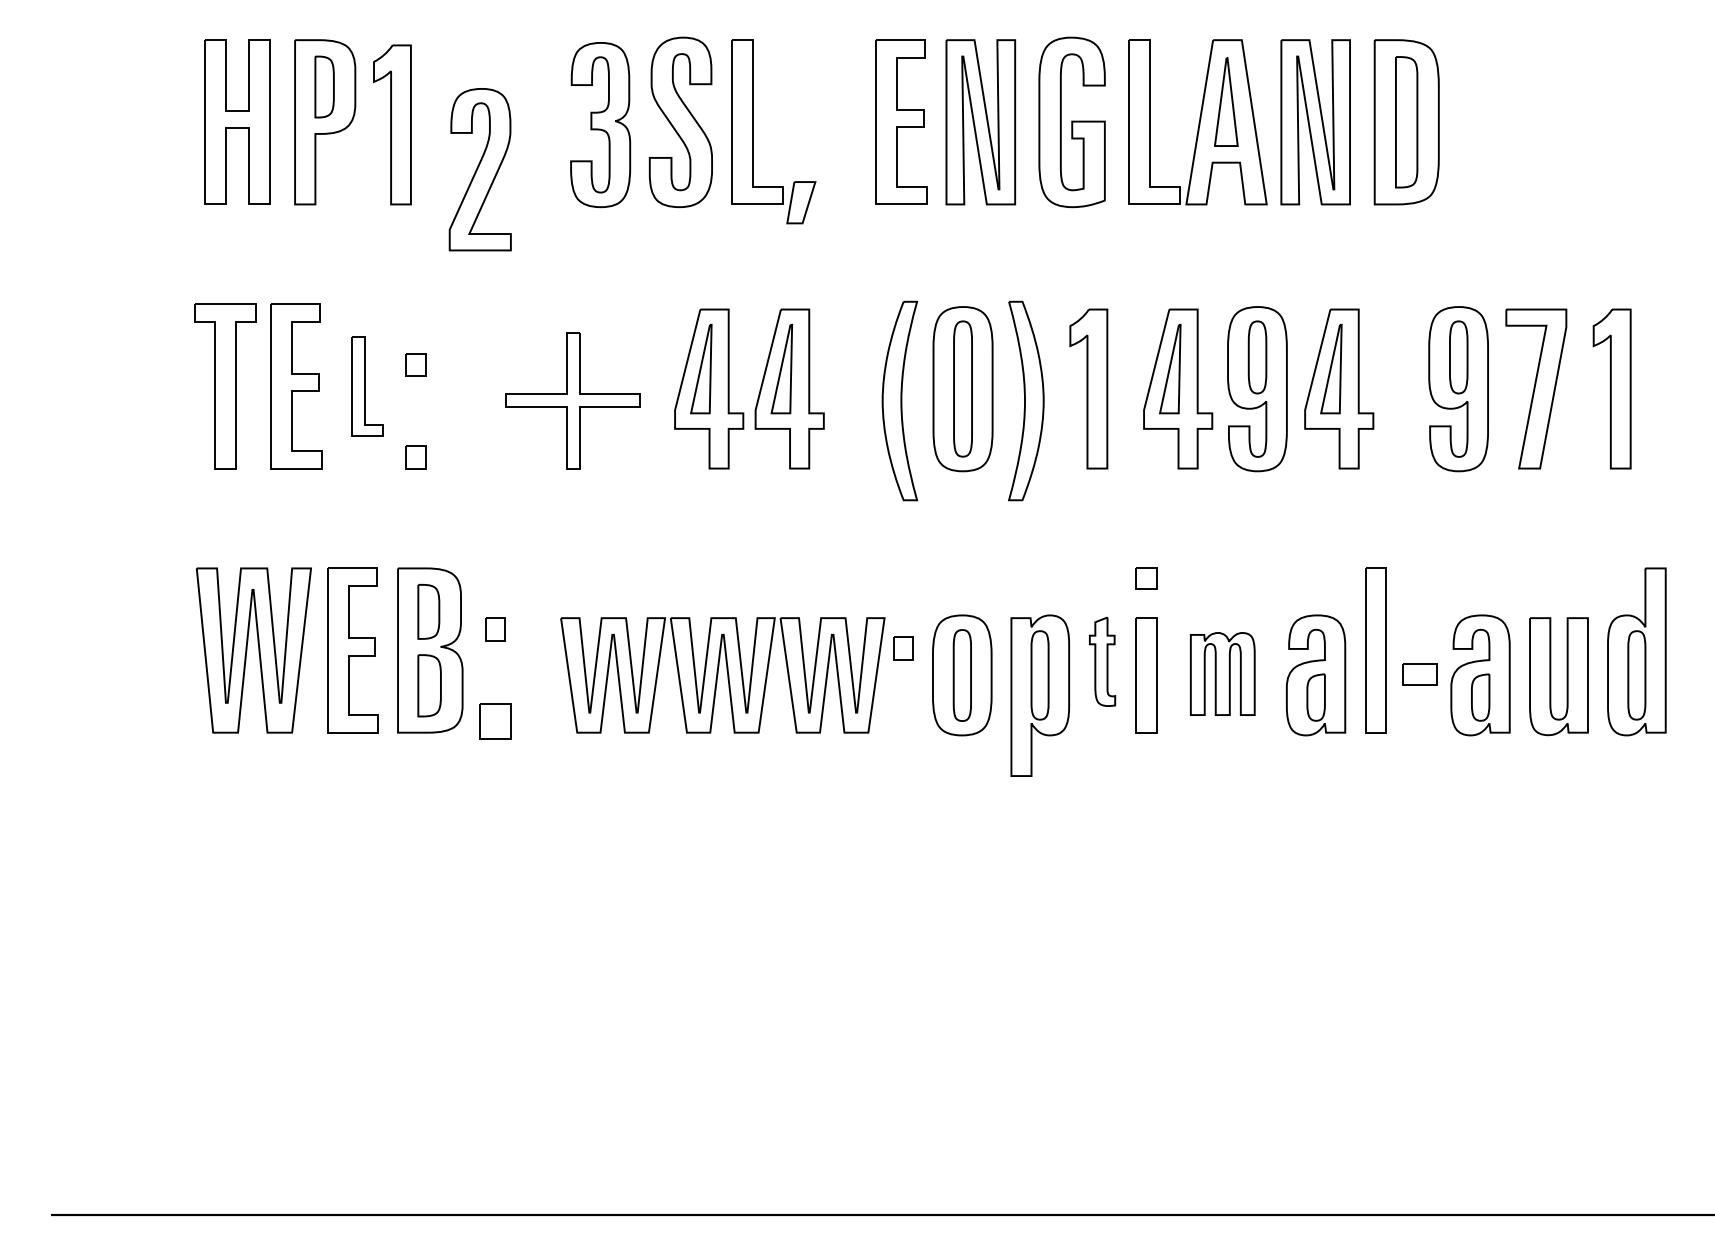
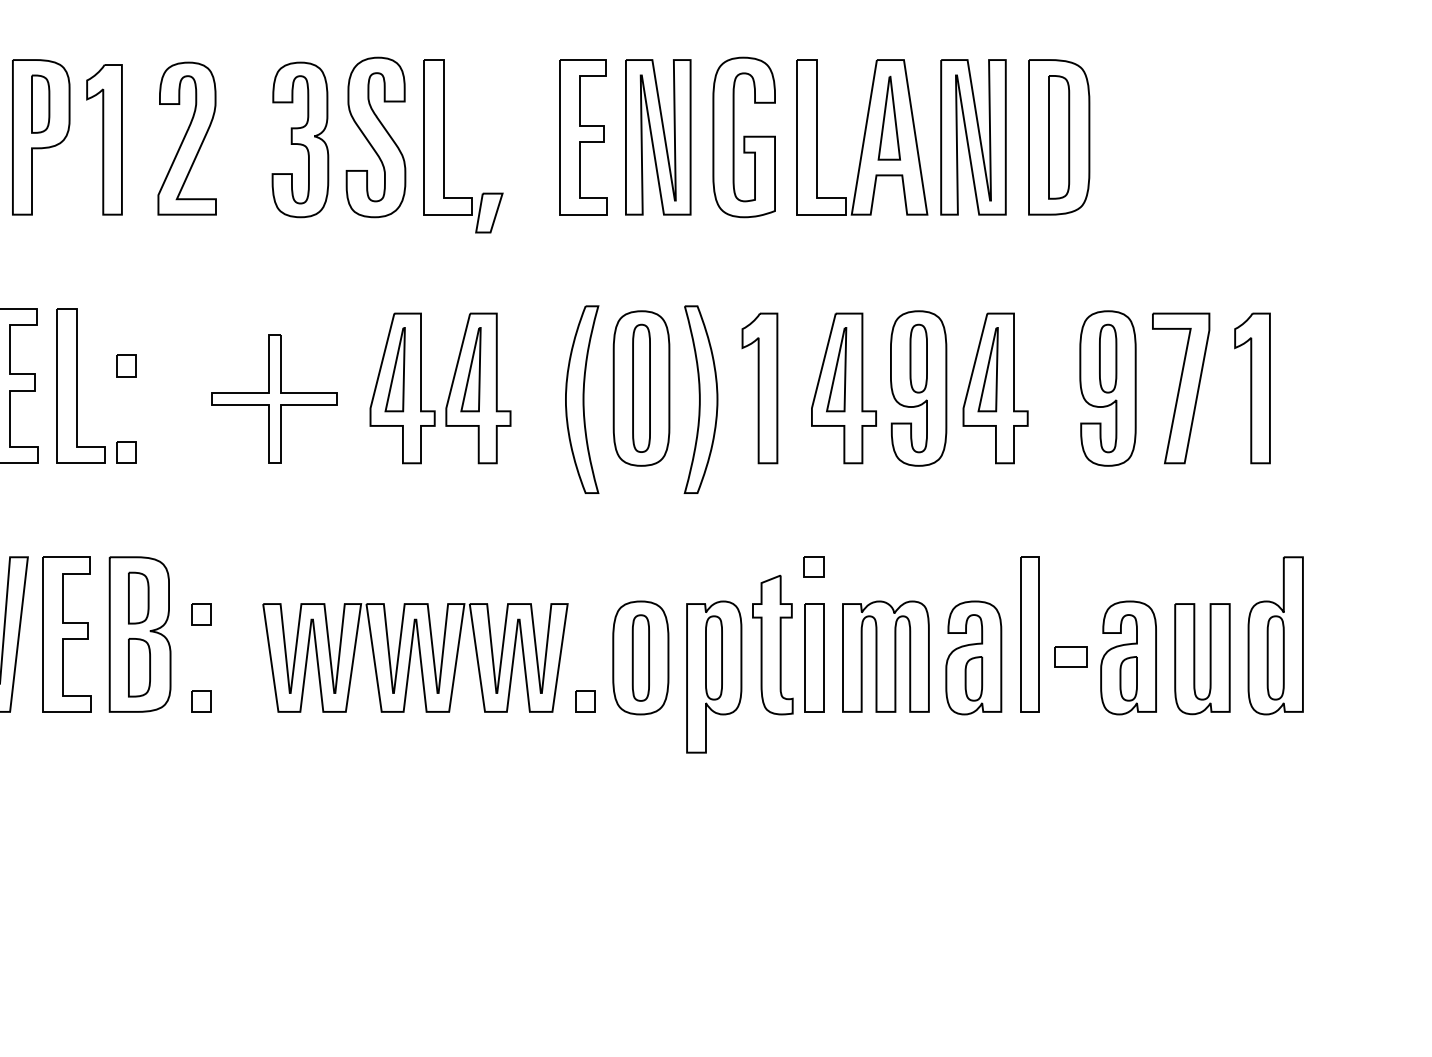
part: (479, 169) -> (186, 138), moved
part: (367, 386) -> (81, 386), size x1.67
part: (903, 648) -> (585, 701), moved
part: (1102, 661) -> (772, 644), size x1.67
part: (1222, 673) -> (885, 656), size x1.43
part: (495, 721) -> (201, 701), size x0.62

